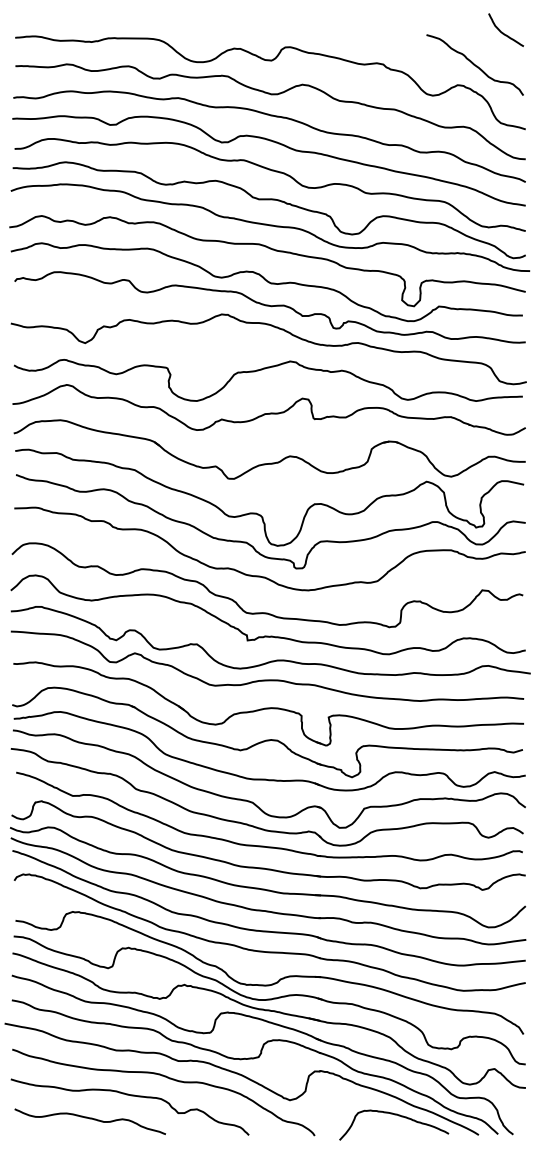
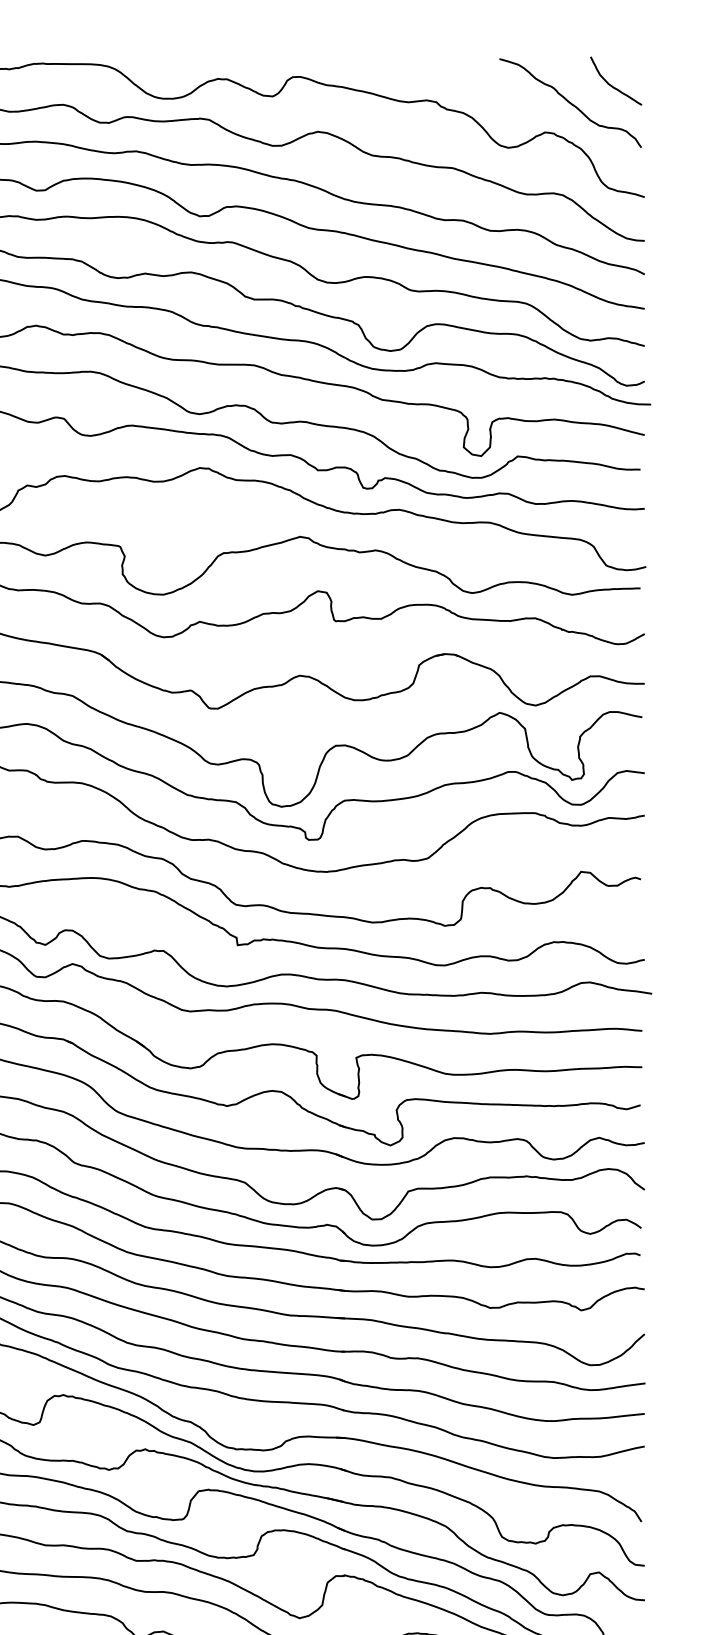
curve: (502, 31) -> (610, 83), moved

